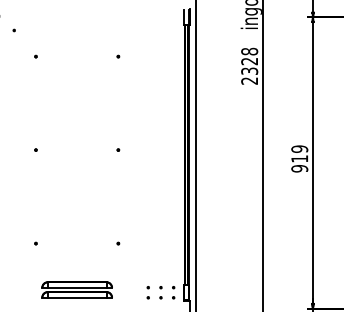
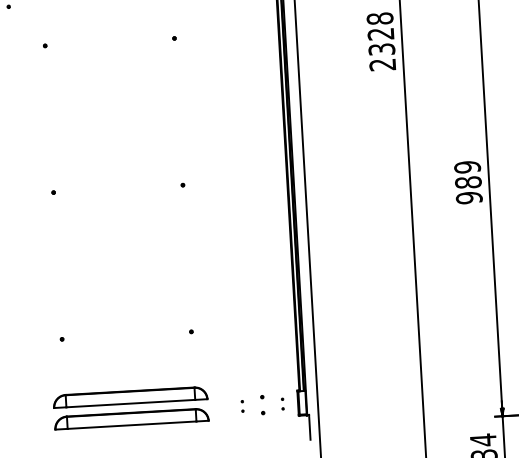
text: (299, 158) -> (467, 181), 919 -> 989
part: (76, 289) -> (129, 407), size x1.4
part: (147, 292) -> (241, 405), size x0.6
part: (173, 292) -> (282, 403), size x0.6

